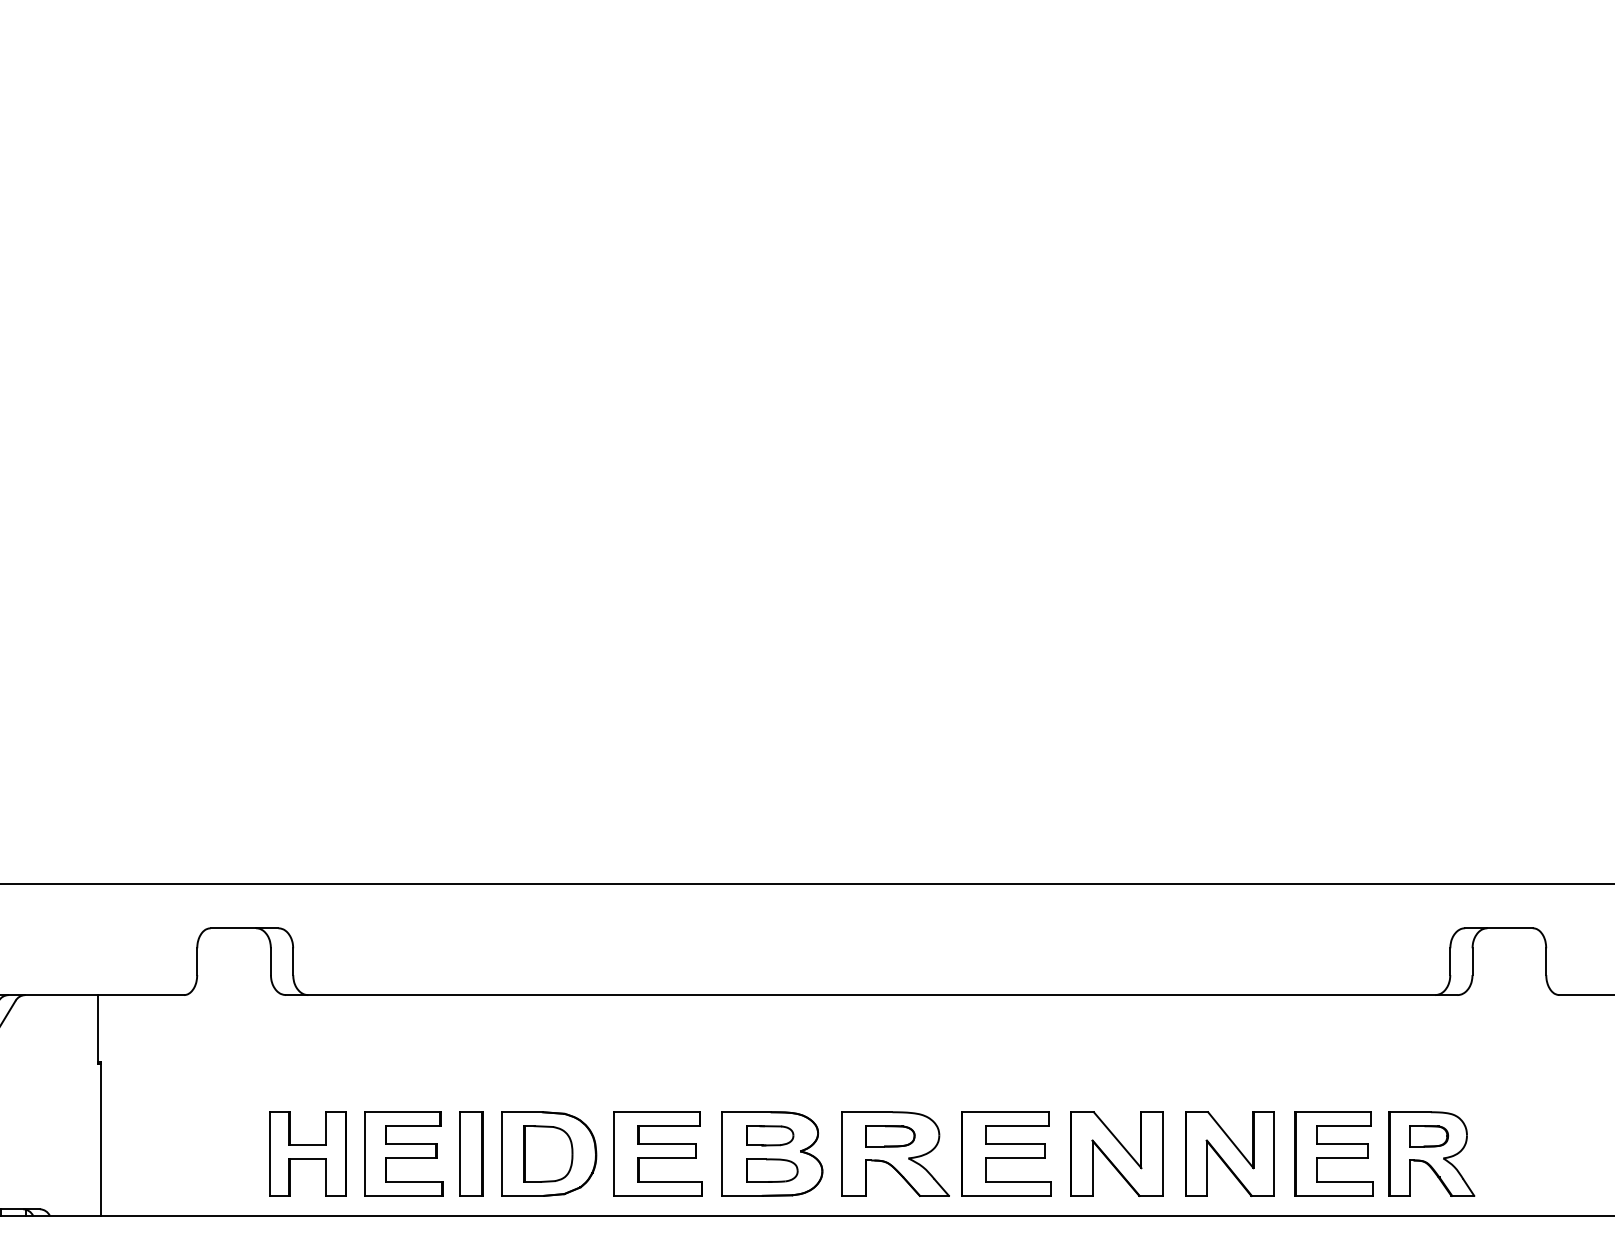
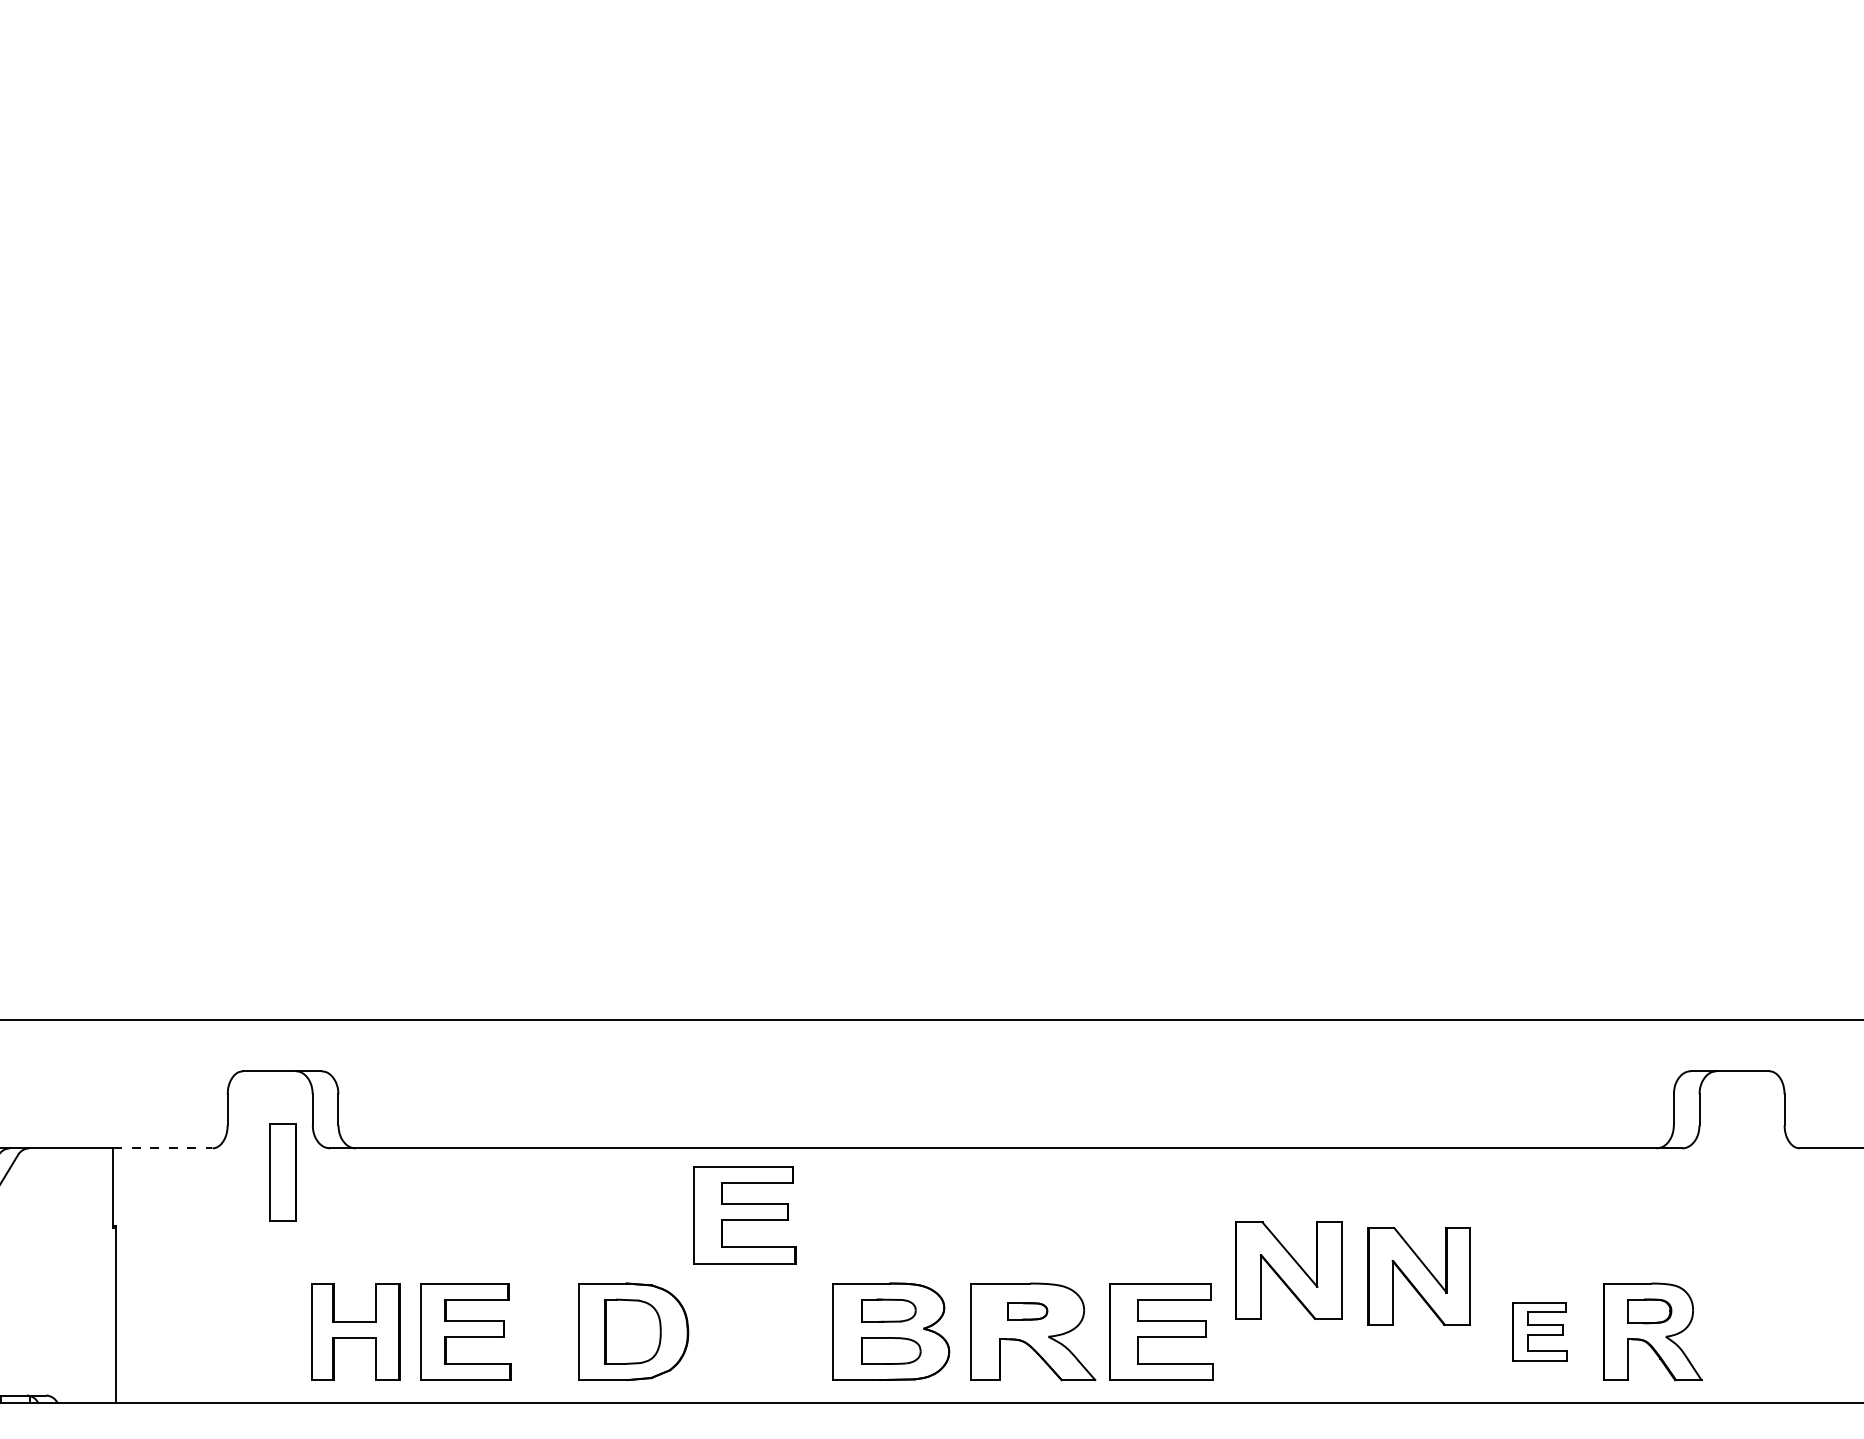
line: (141, 995) -> (163, 1148), solid -> dashed
part: (890, 1136) -> (1027, 1311), size x0.7
part: (471, 1153) -> (283, 1171), moved
part: (657, 1153) -> (743, 1214), moved
part: (1116, 1153) -> (1288, 1270), moved
part: (1229, 1153) -> (1419, 1275), moved
part: (1333, 1153) -> (1539, 1331), size x0.6

